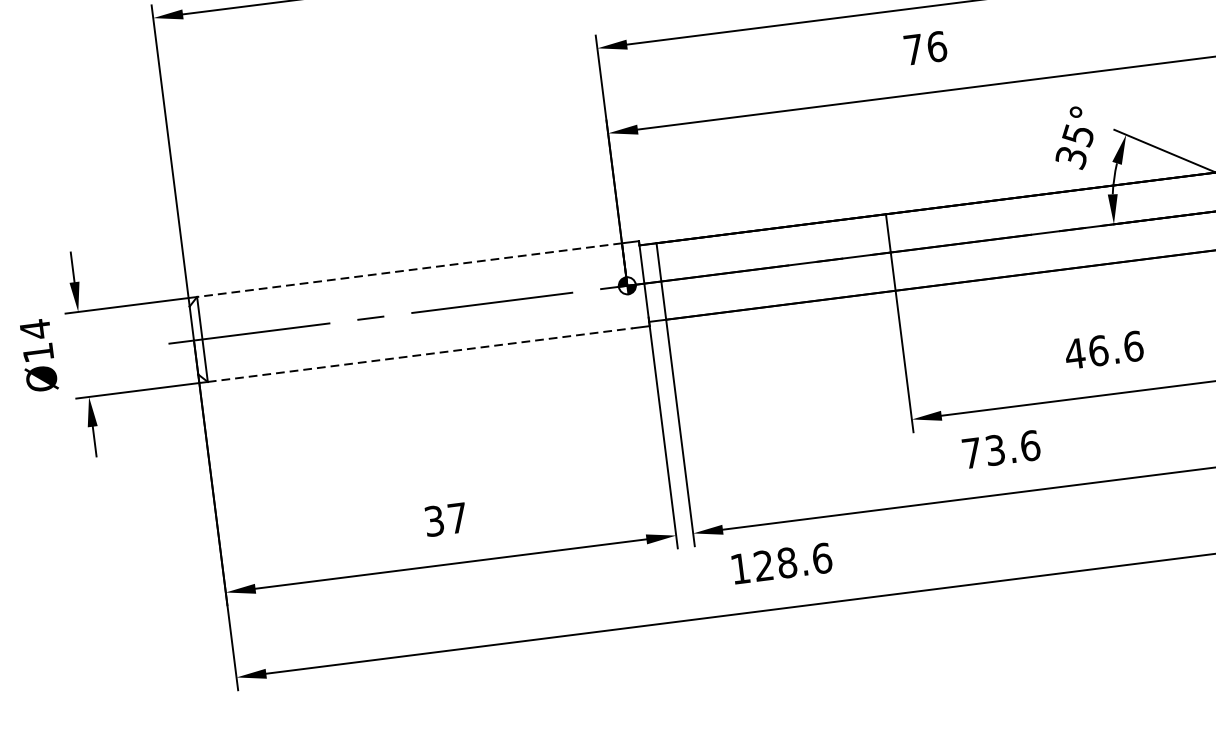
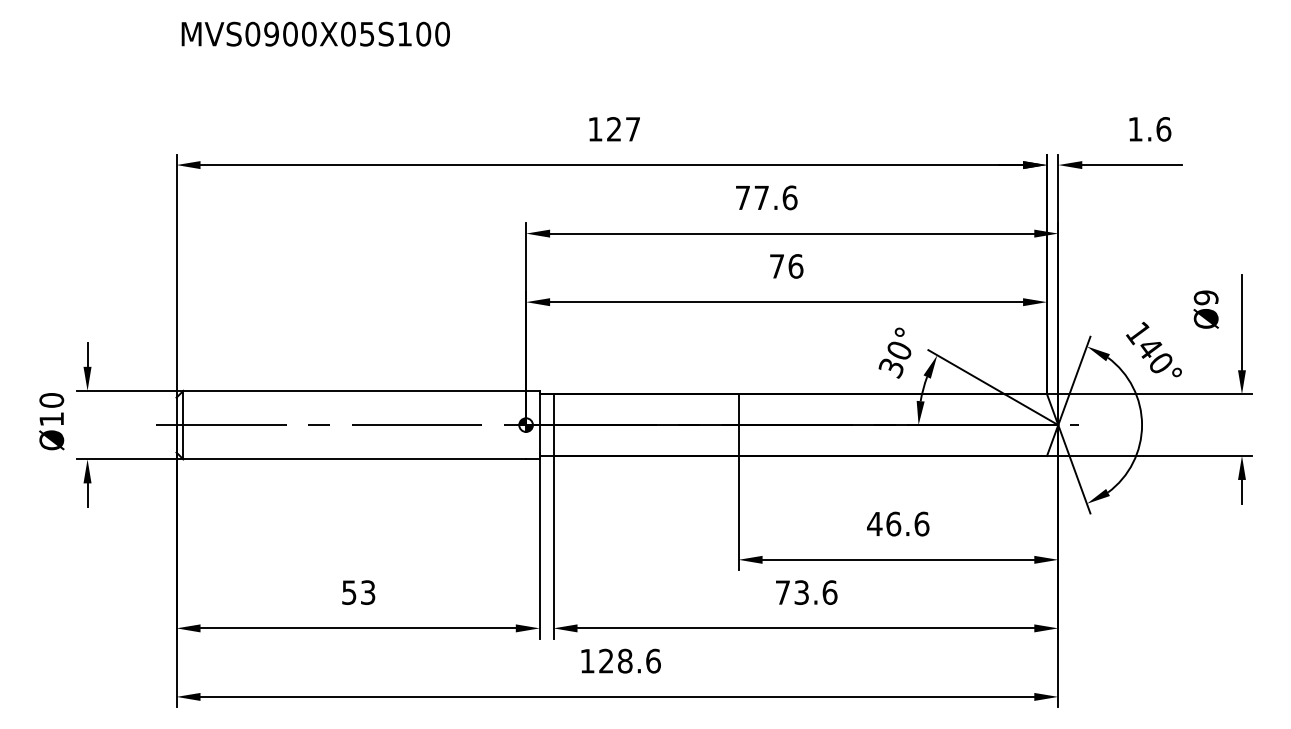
text: (1077, 136) -> (898, 351), 35° -> 30°
line: (409, 269) -> (354, 390), dashed -> solid
text: (35, 329) -> (51, 400), Ø14 -> Ø10
line: (421, 355) -> (355, 459), dashed -> solid
text: (445, 519) -> (358, 592), 37 -> 53

